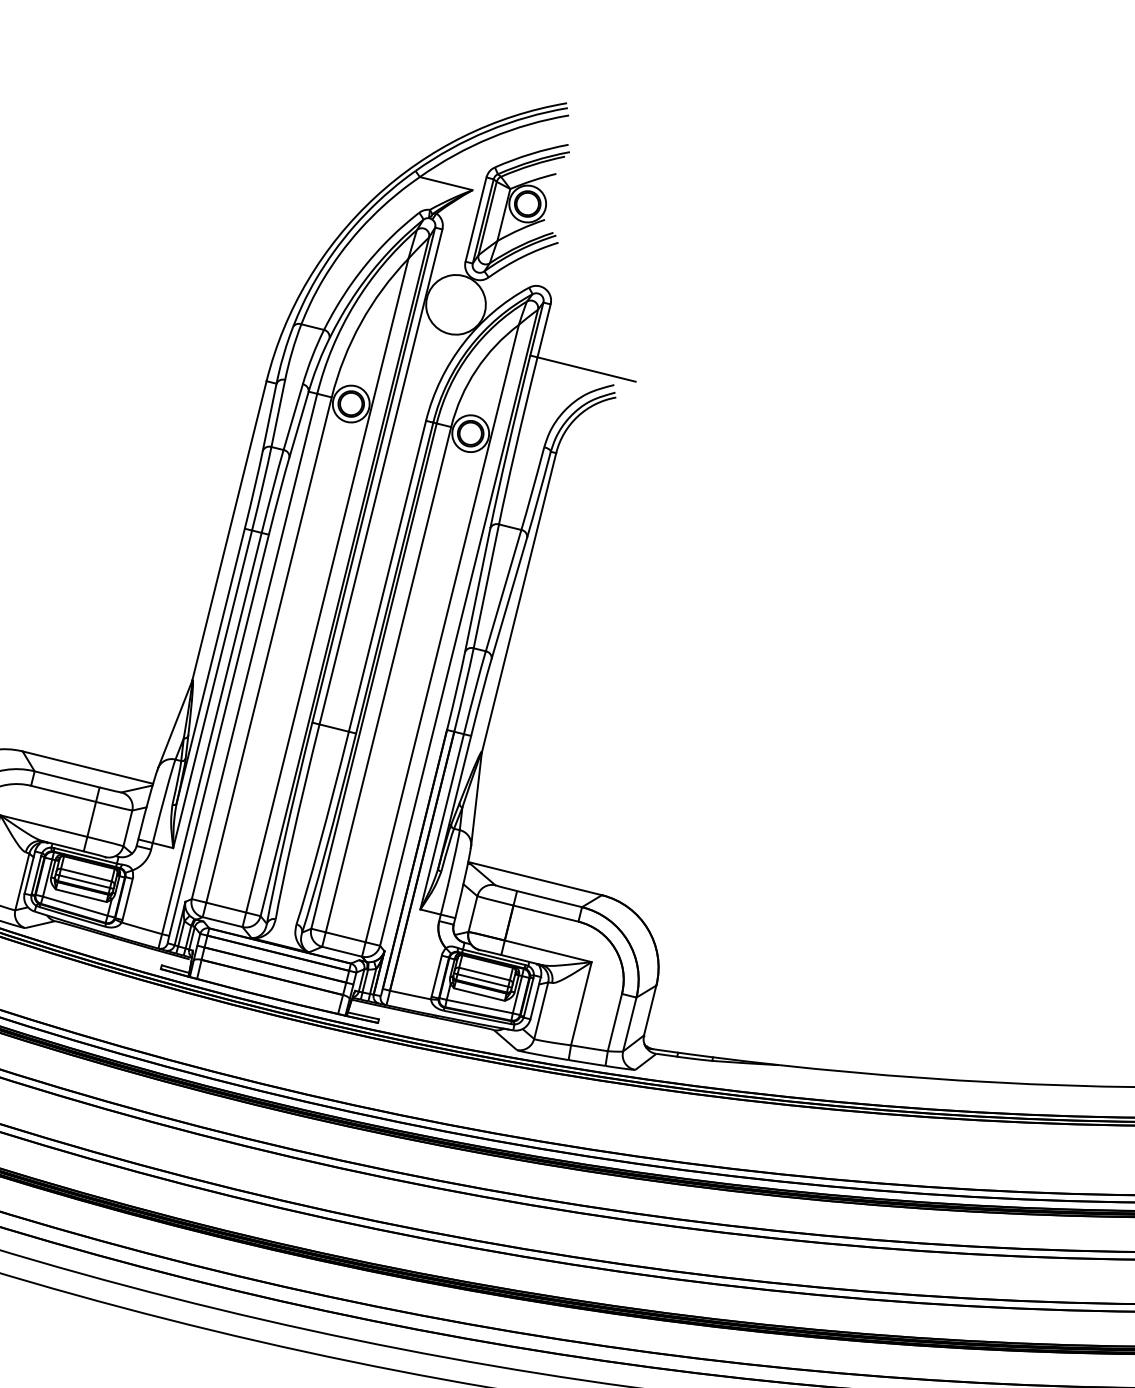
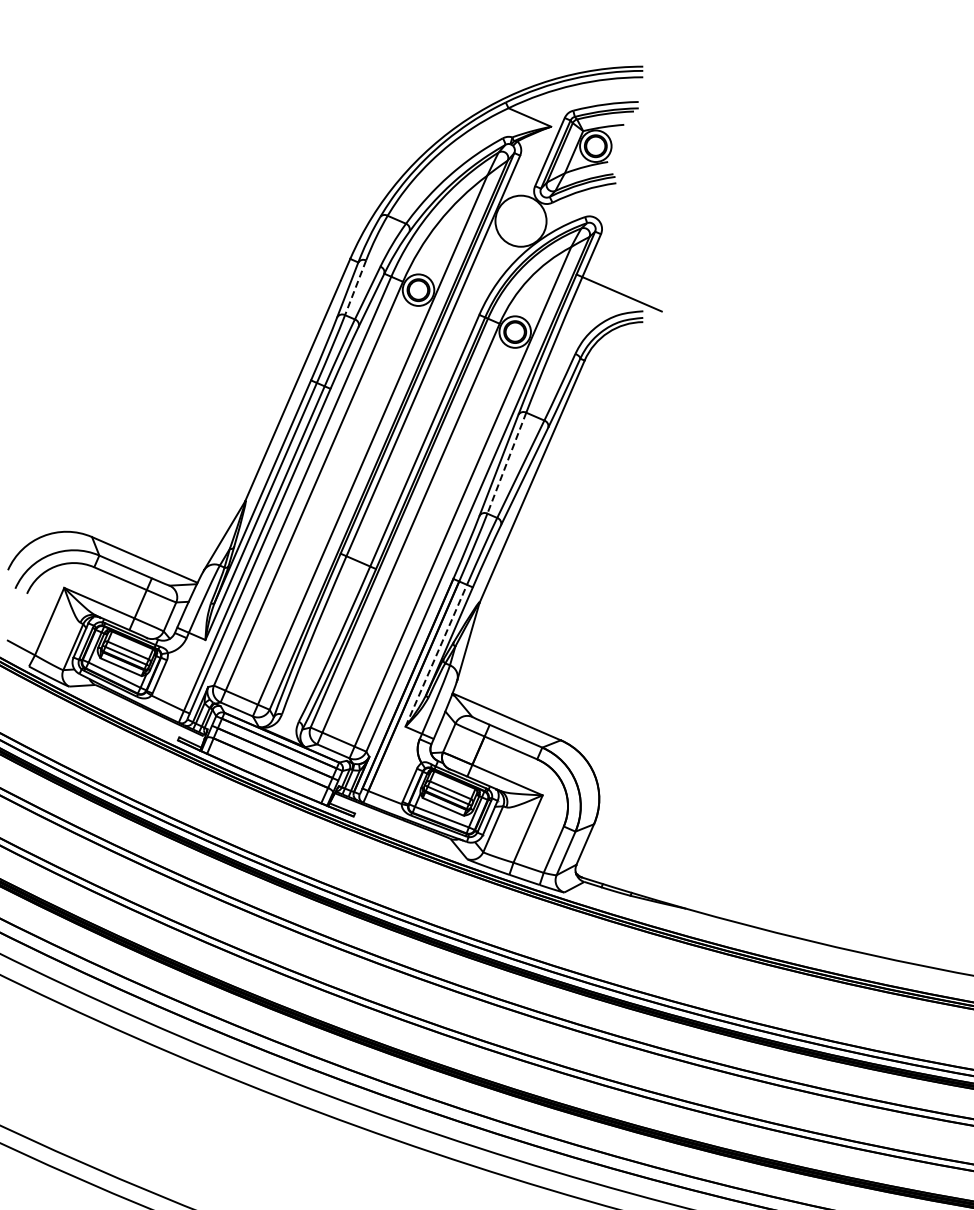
line: (278, 414) -> (355, 288), solid -> dashed
line: (486, 586) -> (506, 463), solid -> dashed
line: (442, 821) -> (436, 655), solid -> dashed

